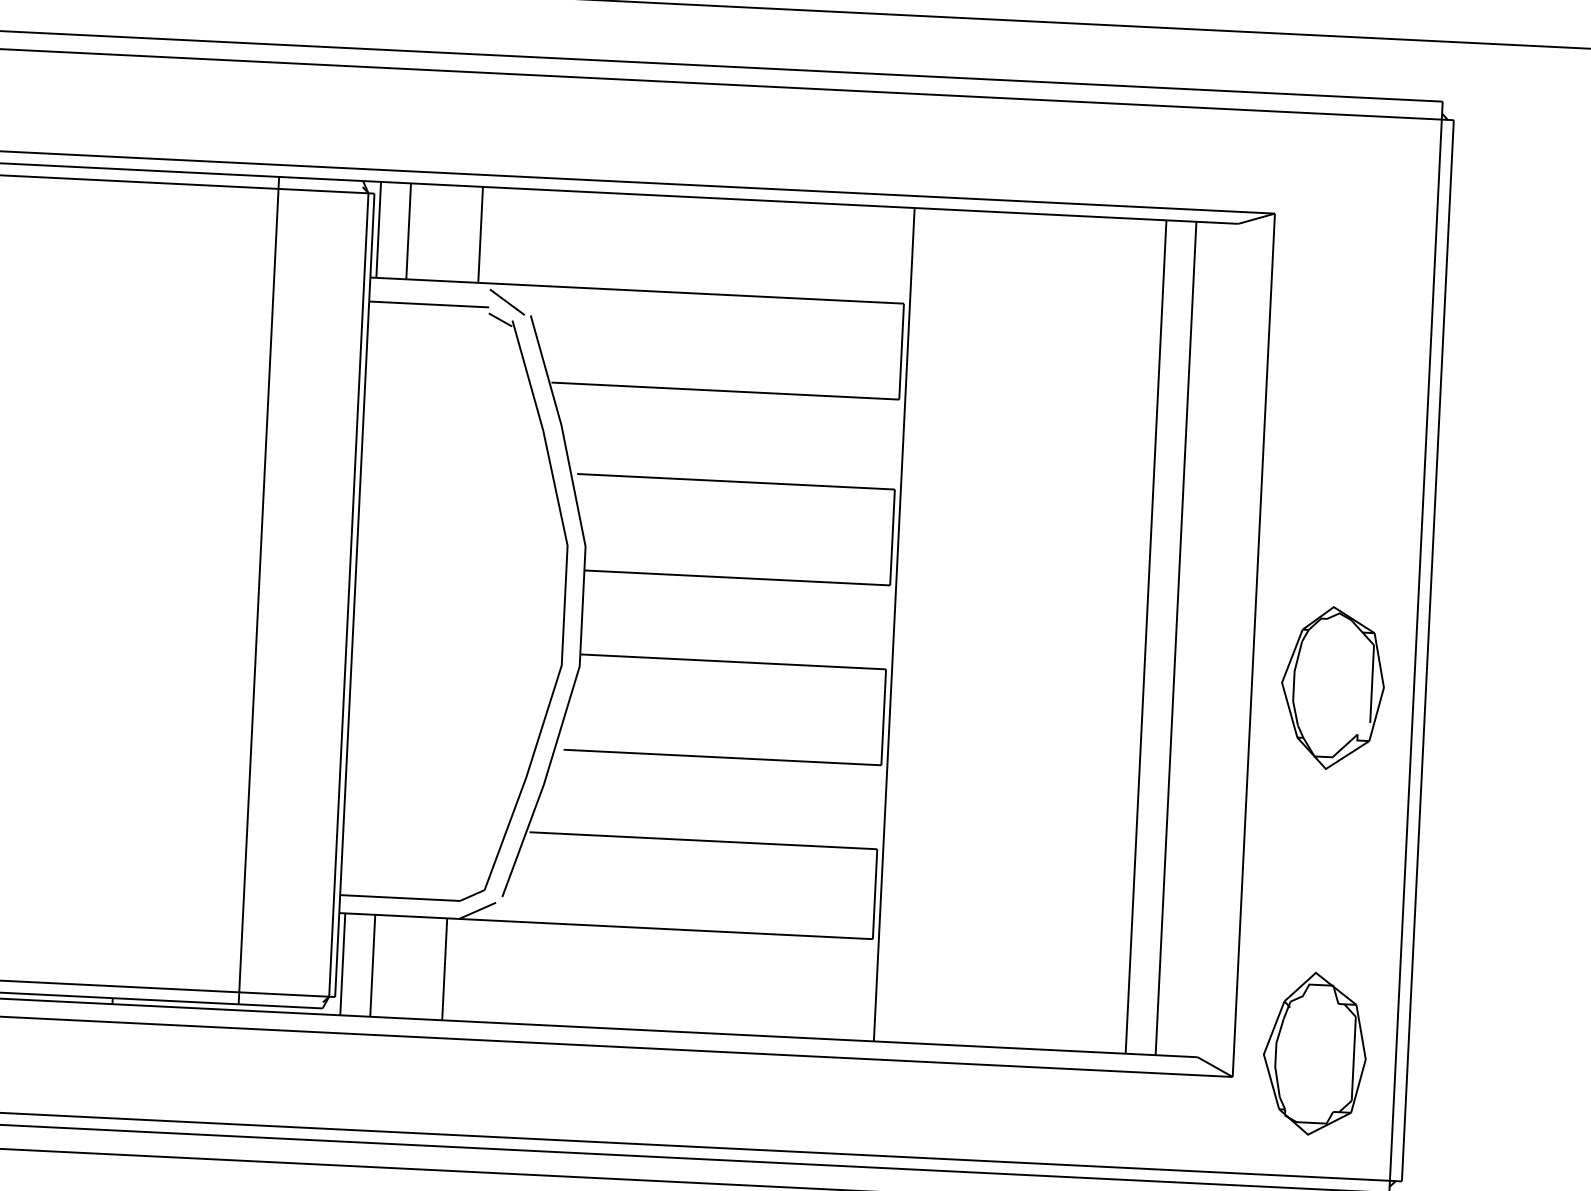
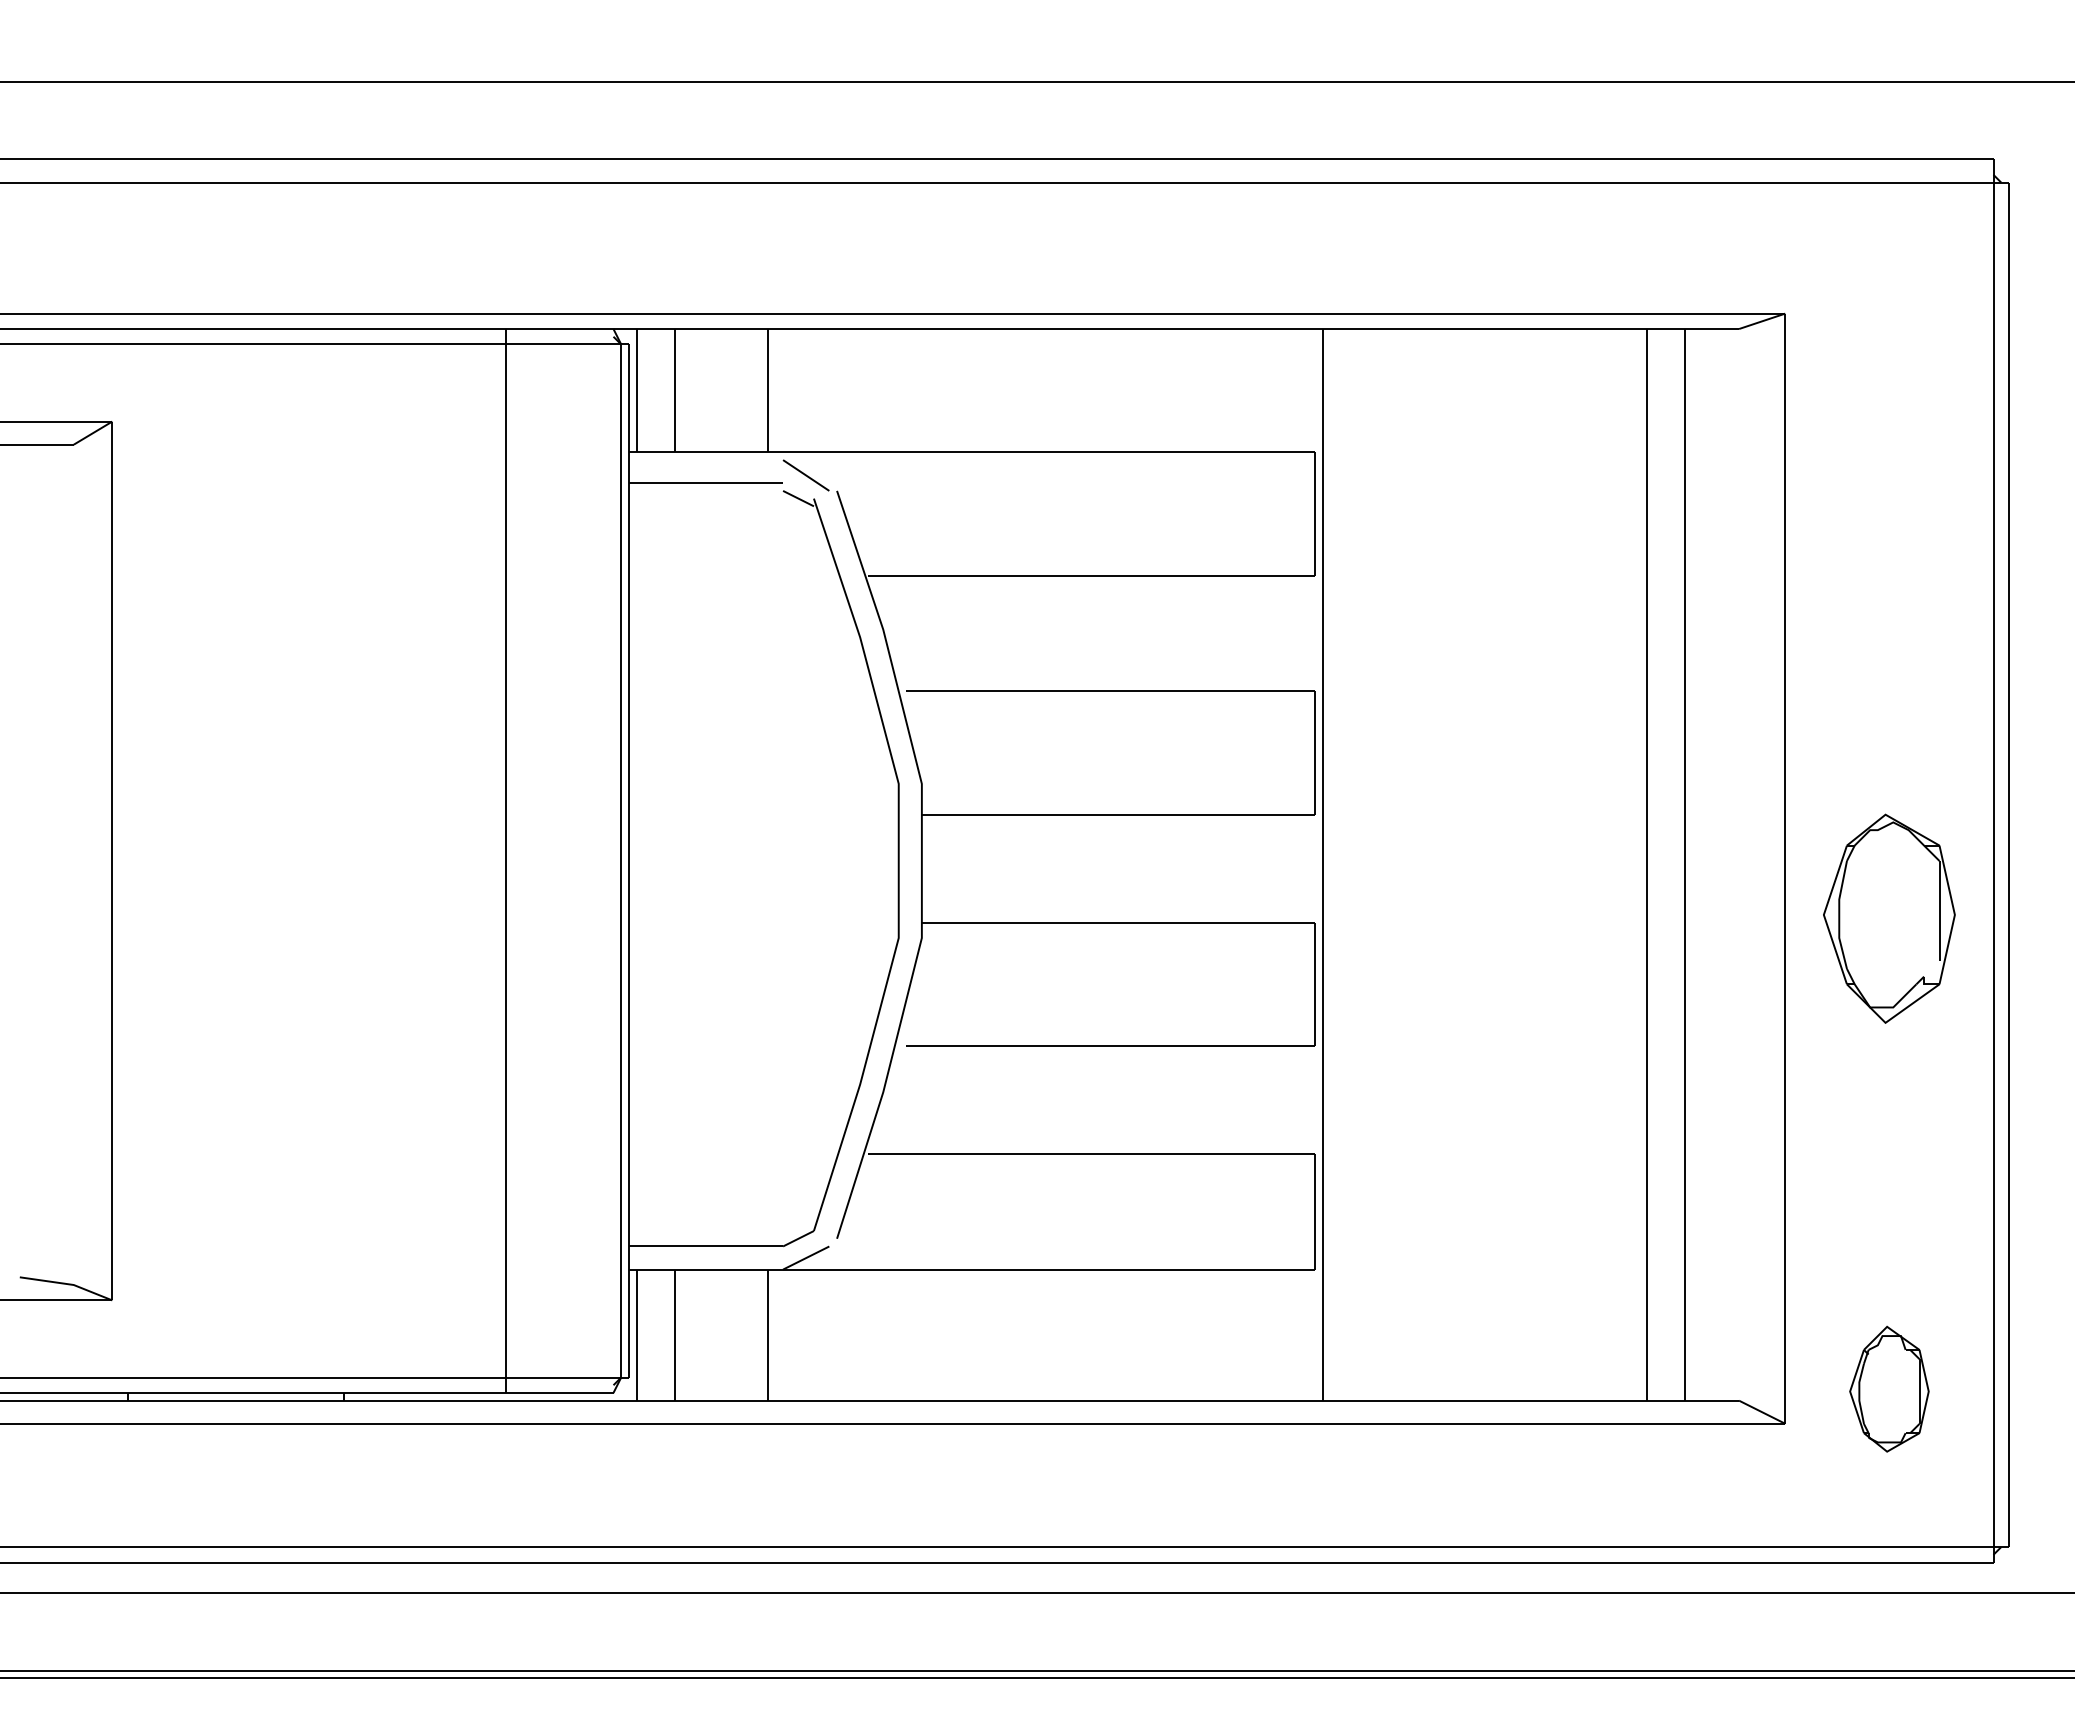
part: (1315, 1054) -> (1889, 1389), size x0.6

